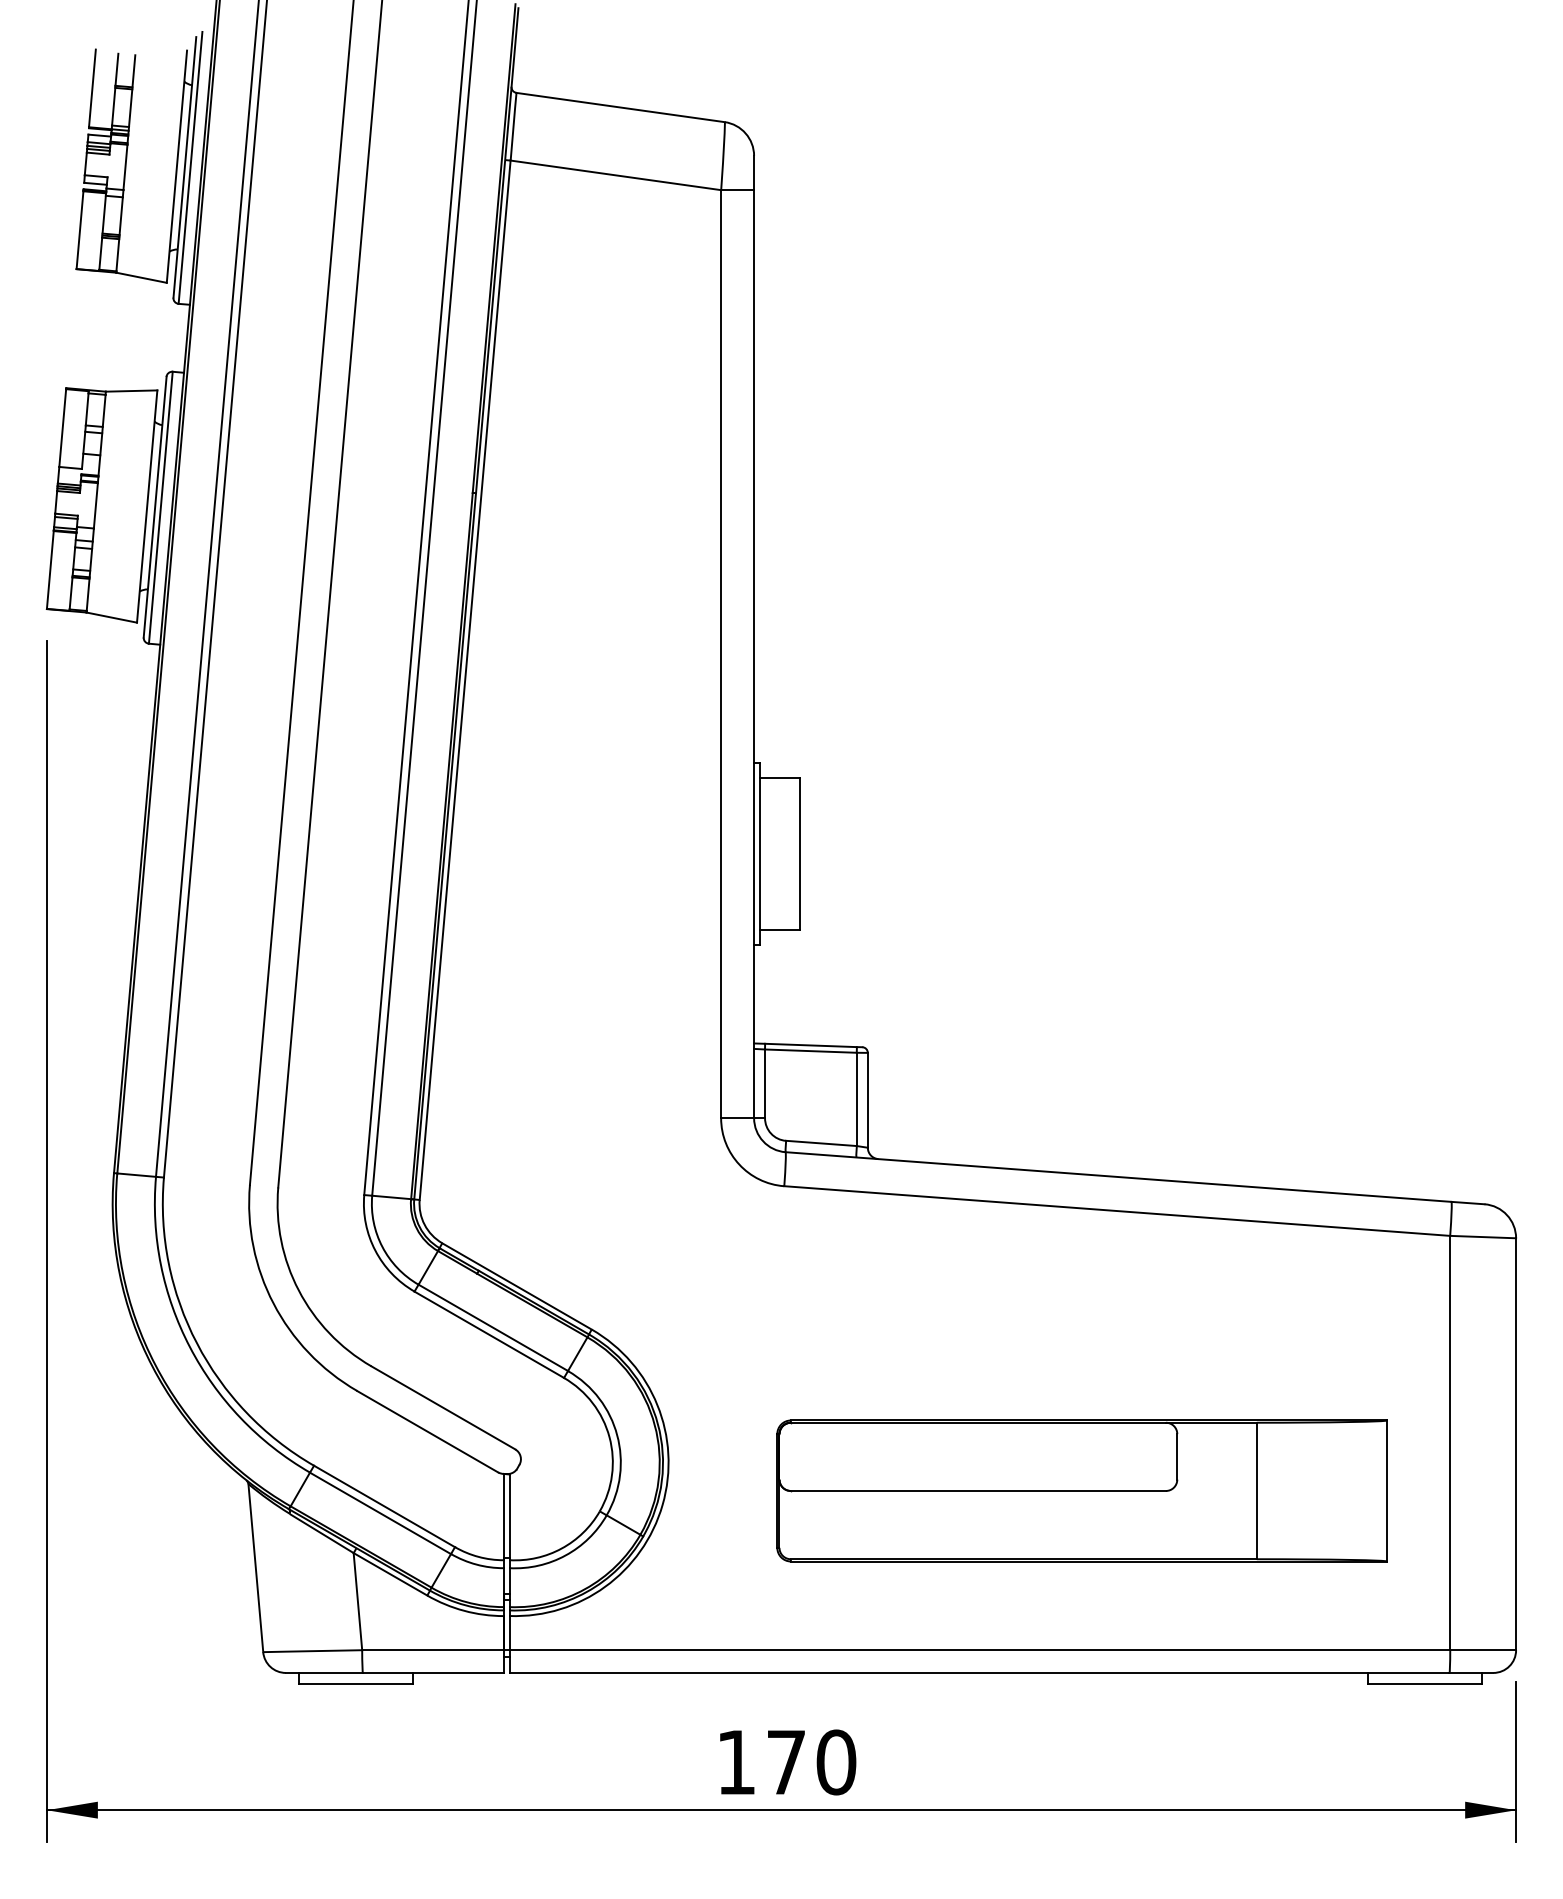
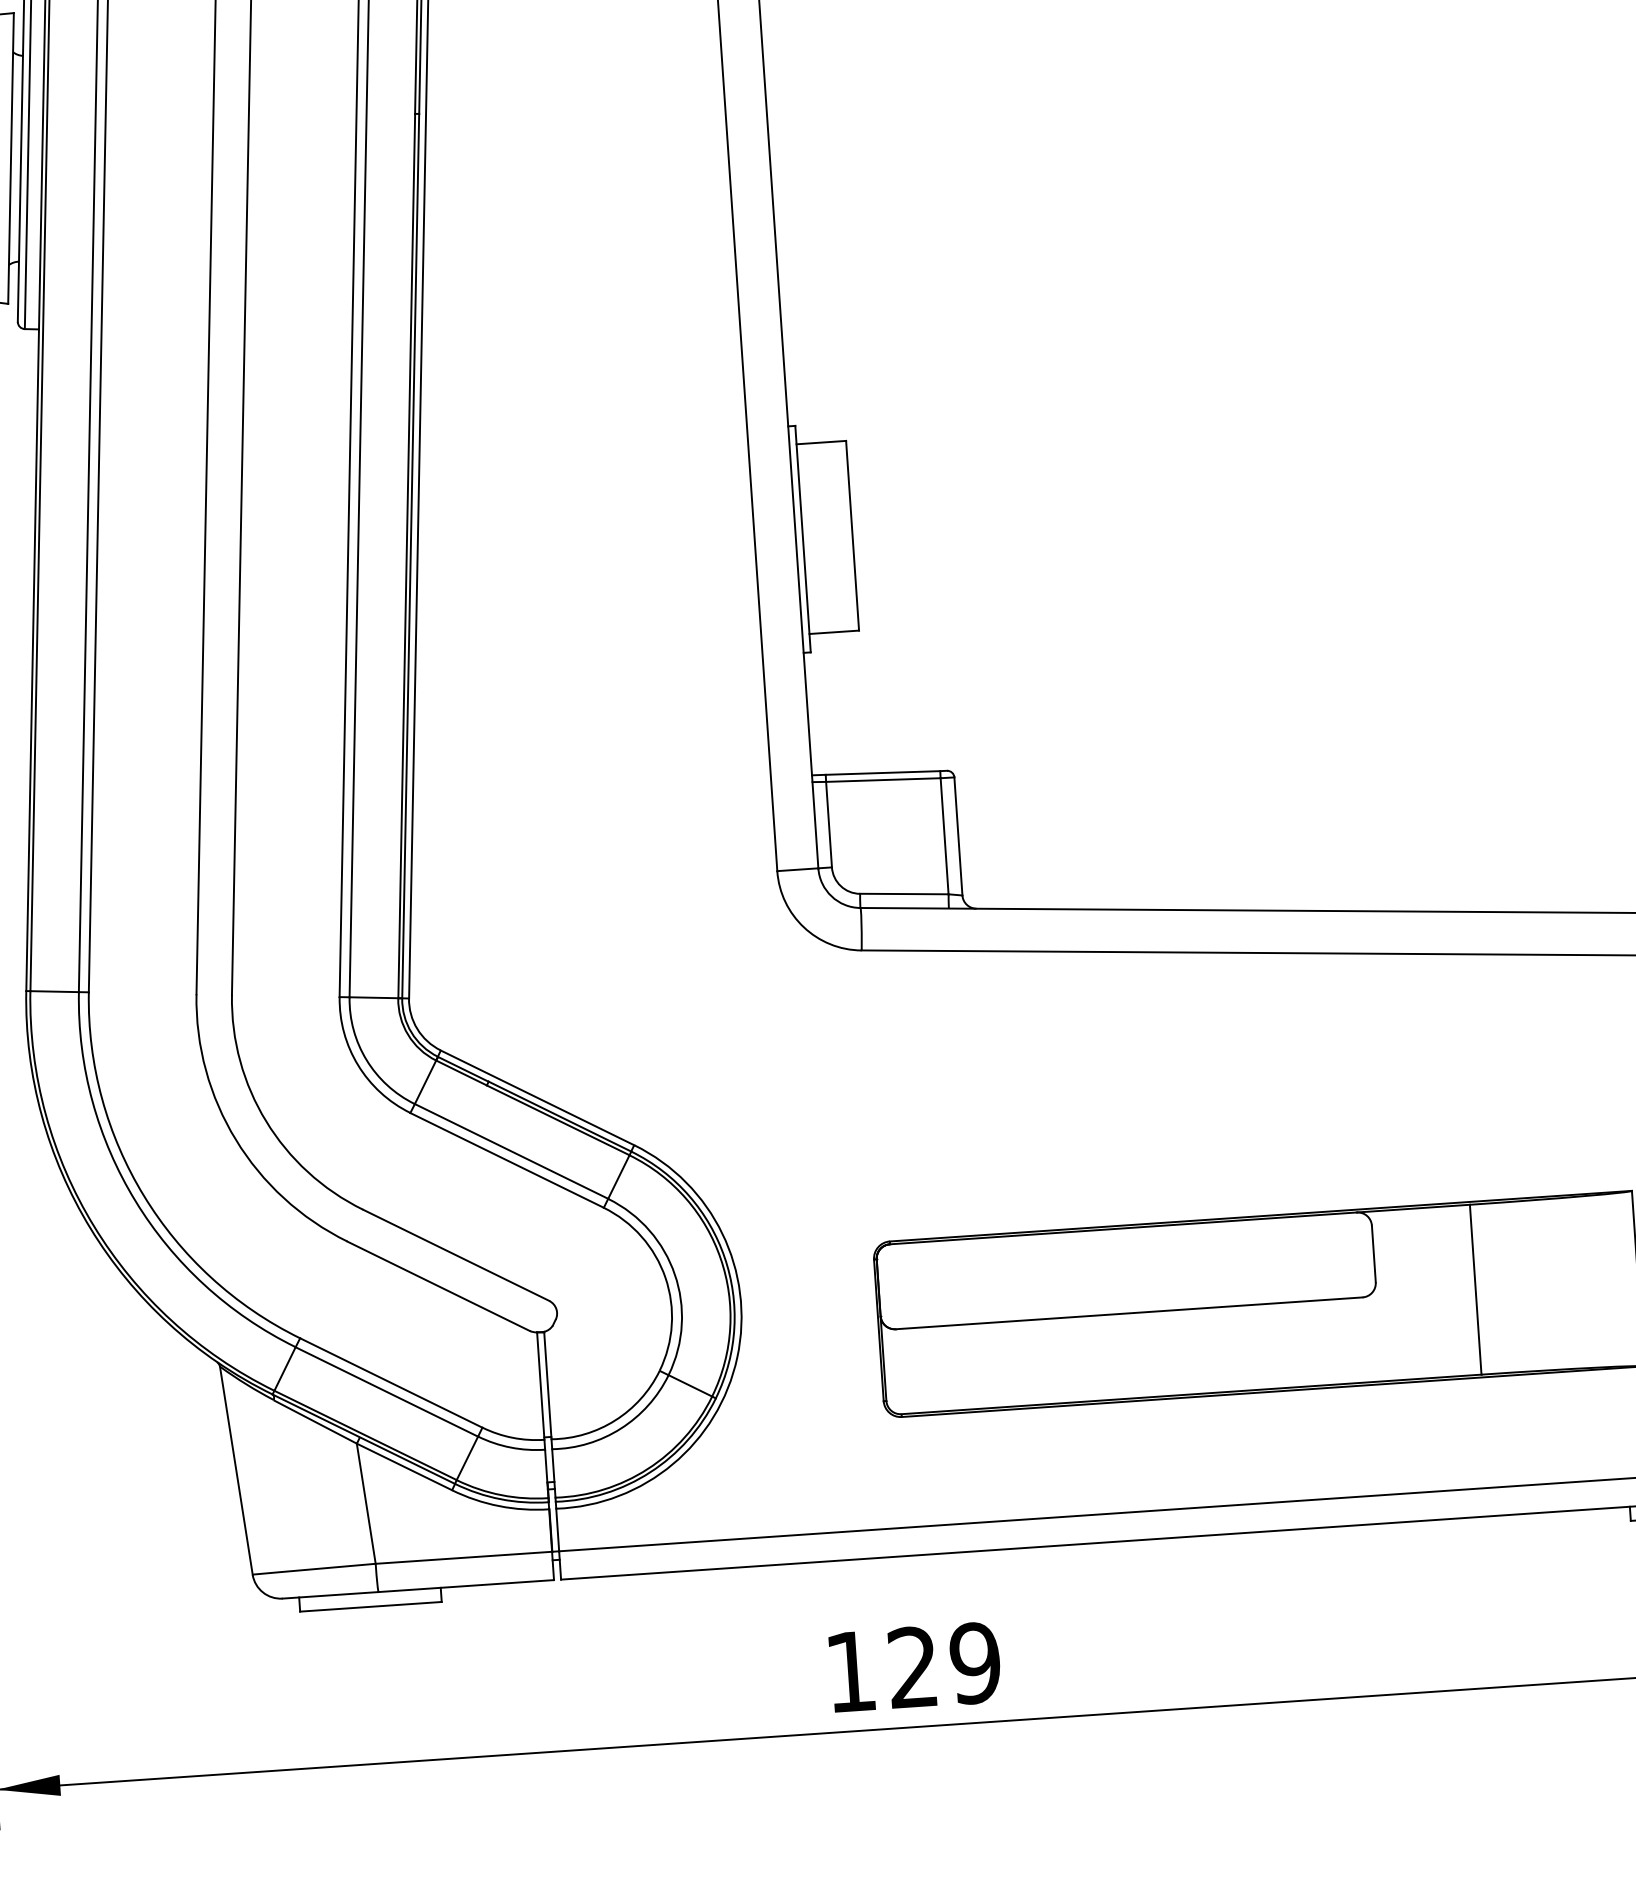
text: (811, 1762) -> (944, 1665), 170 -> 129

